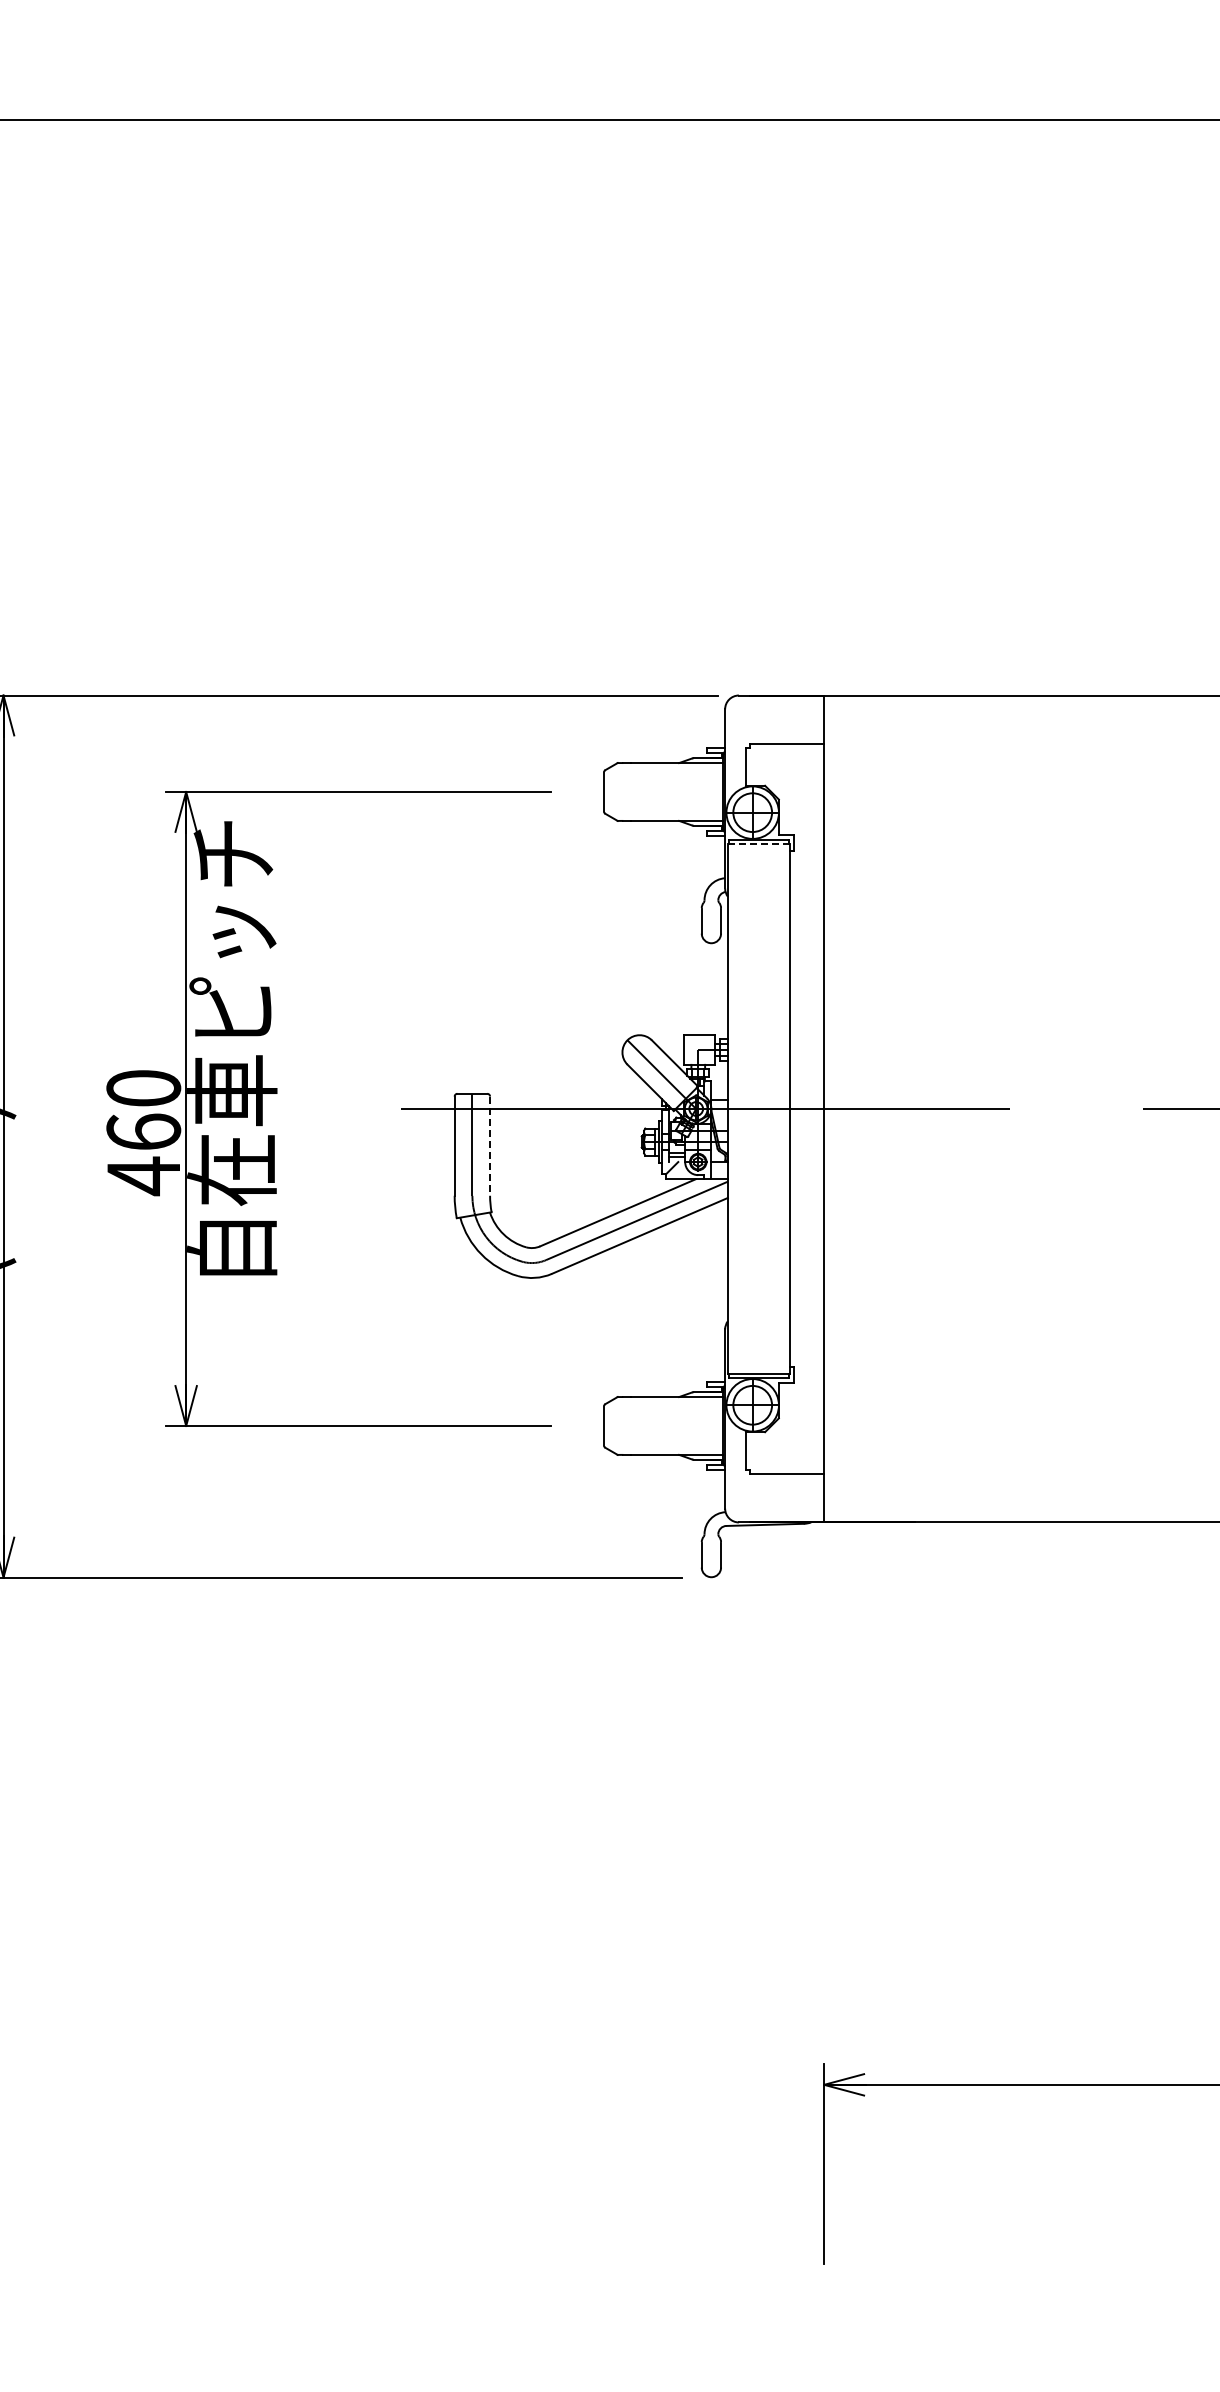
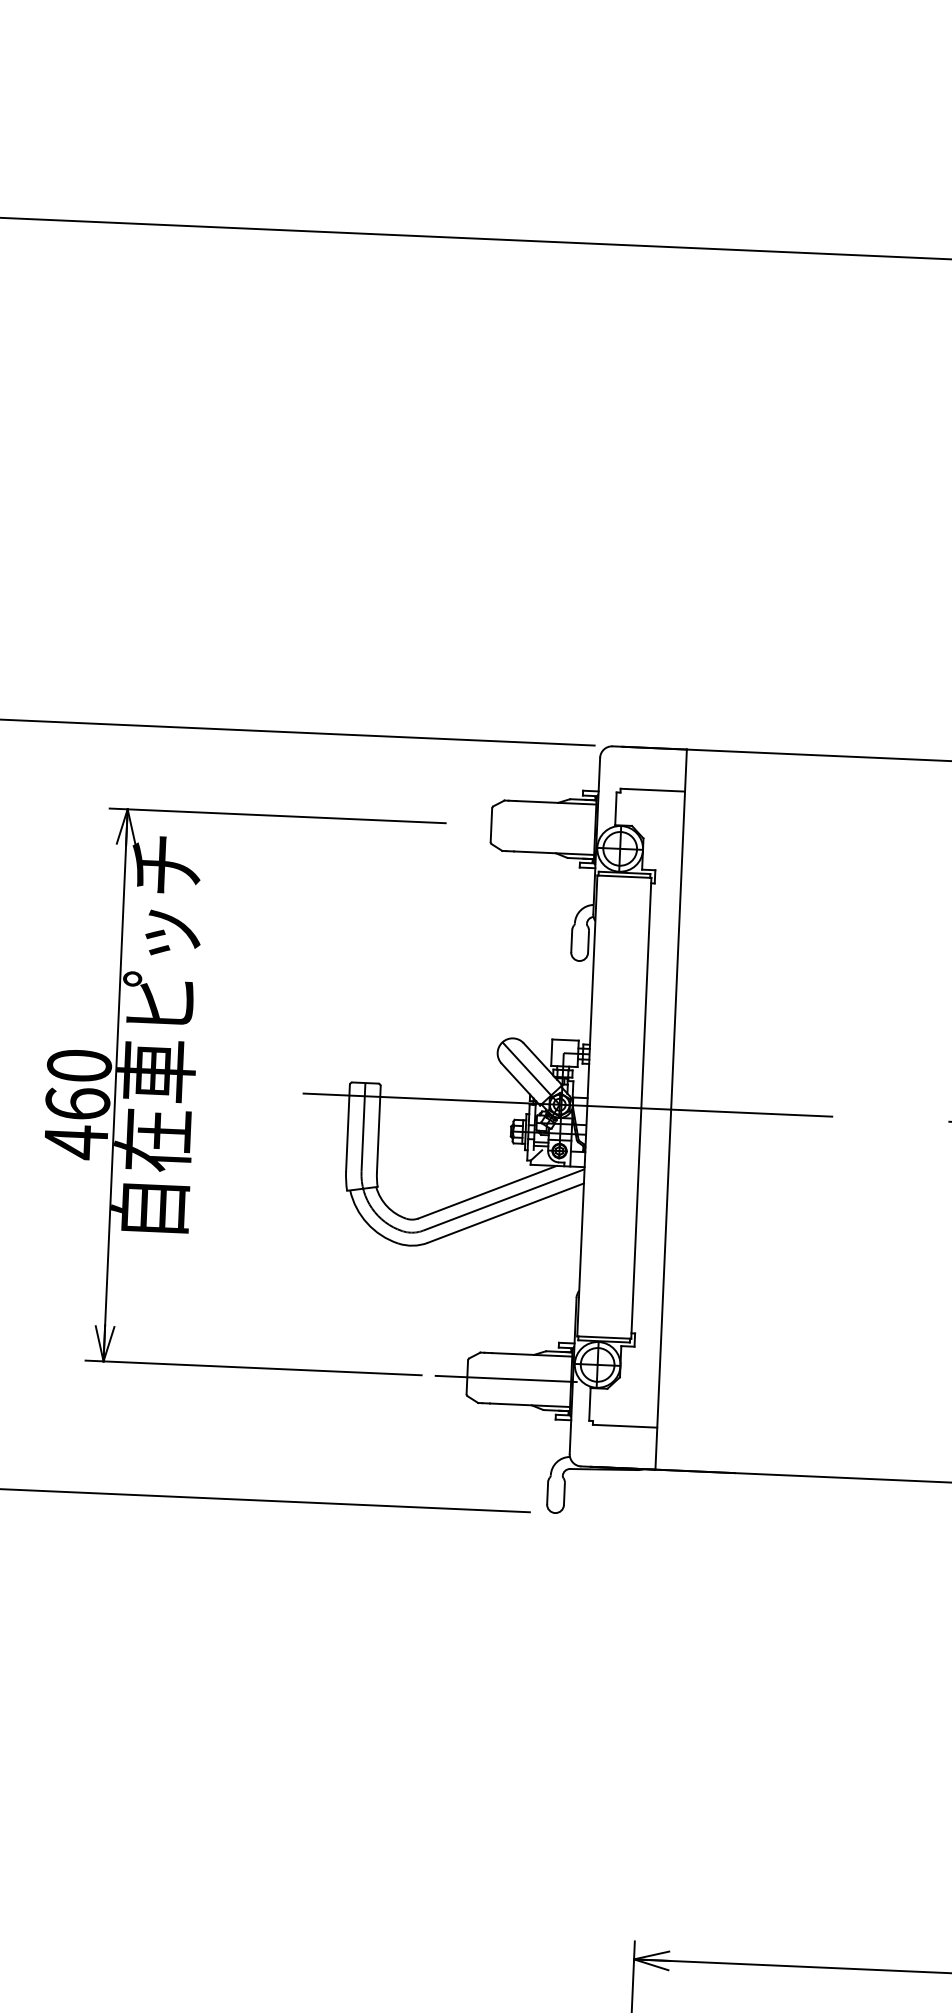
line: (759, 844) -> (624, 876), dashed -> solid
line: (490, 1146) -> (379, 1129), dashed -> solid
line: (648, 1425) -> (506, 1378), added

